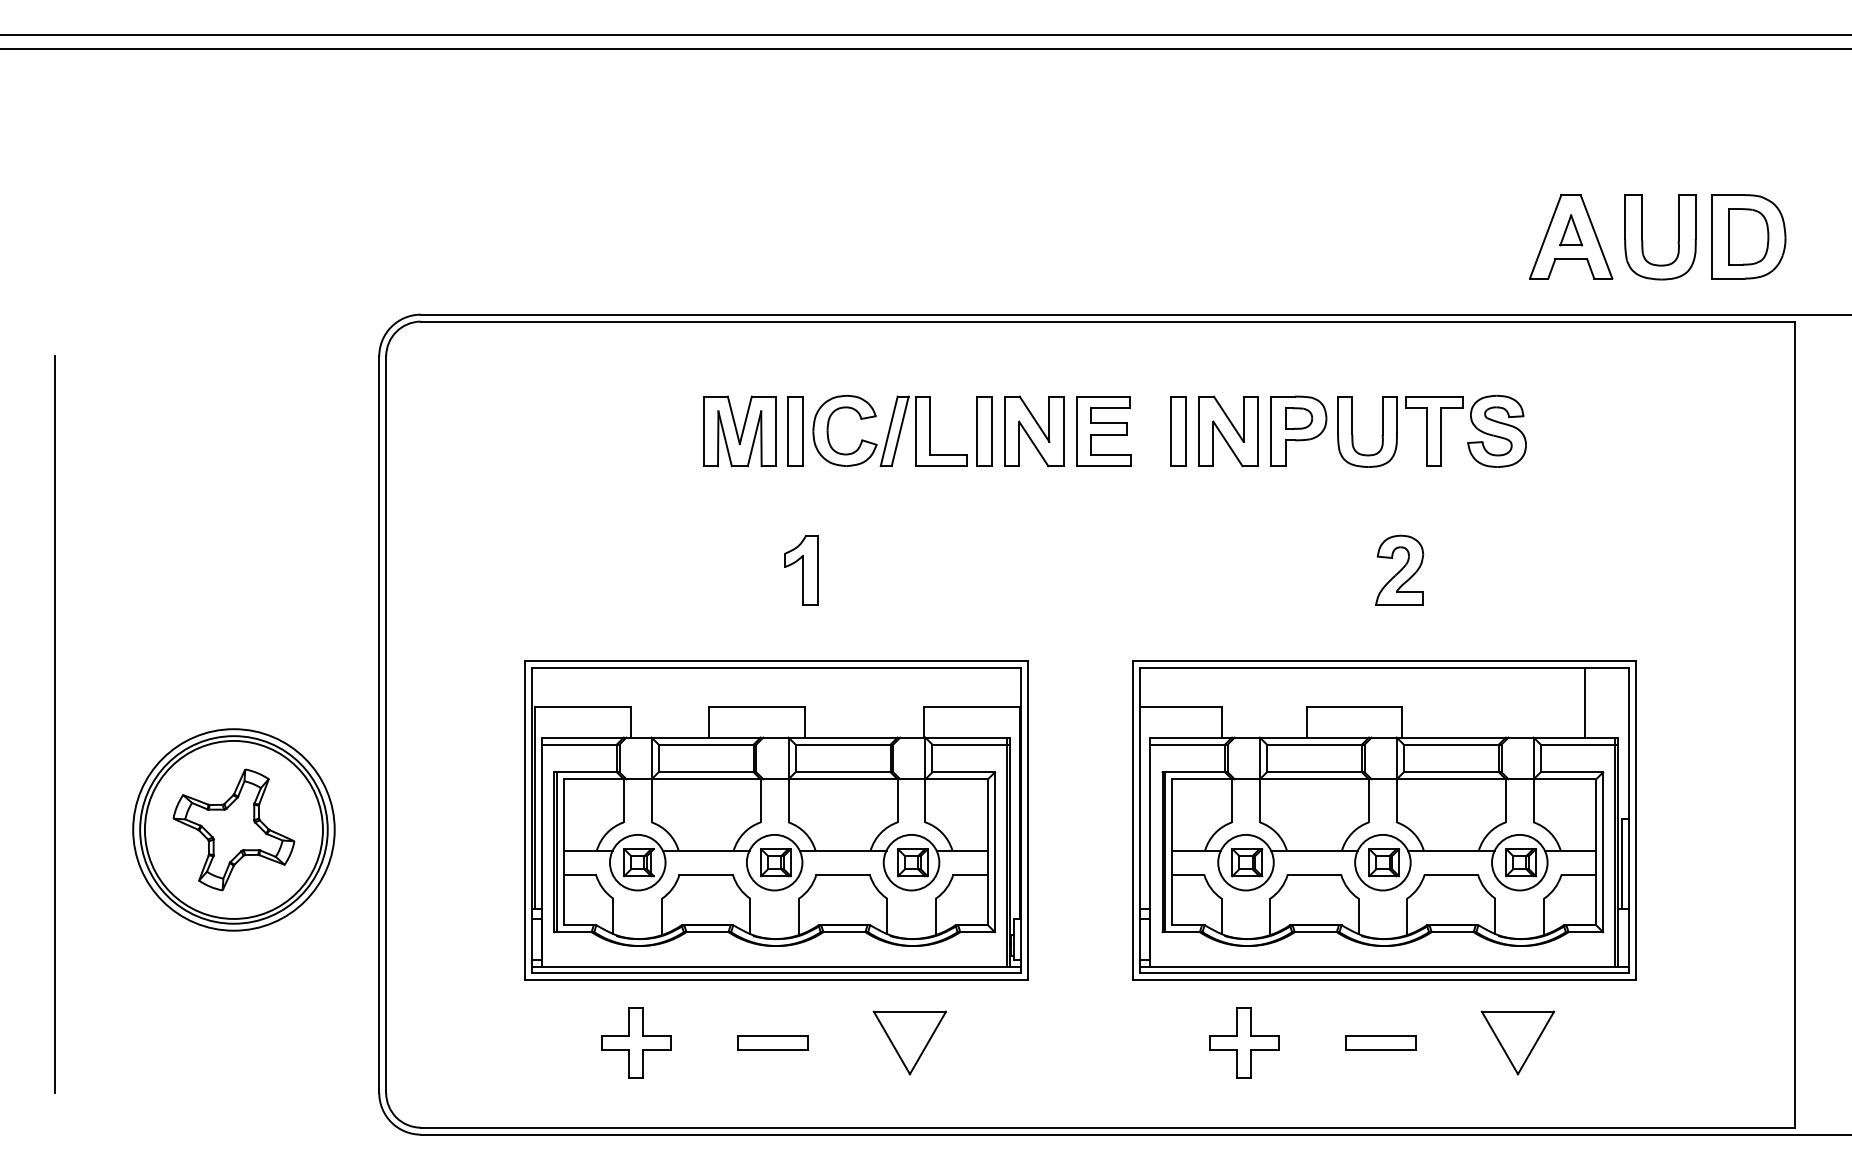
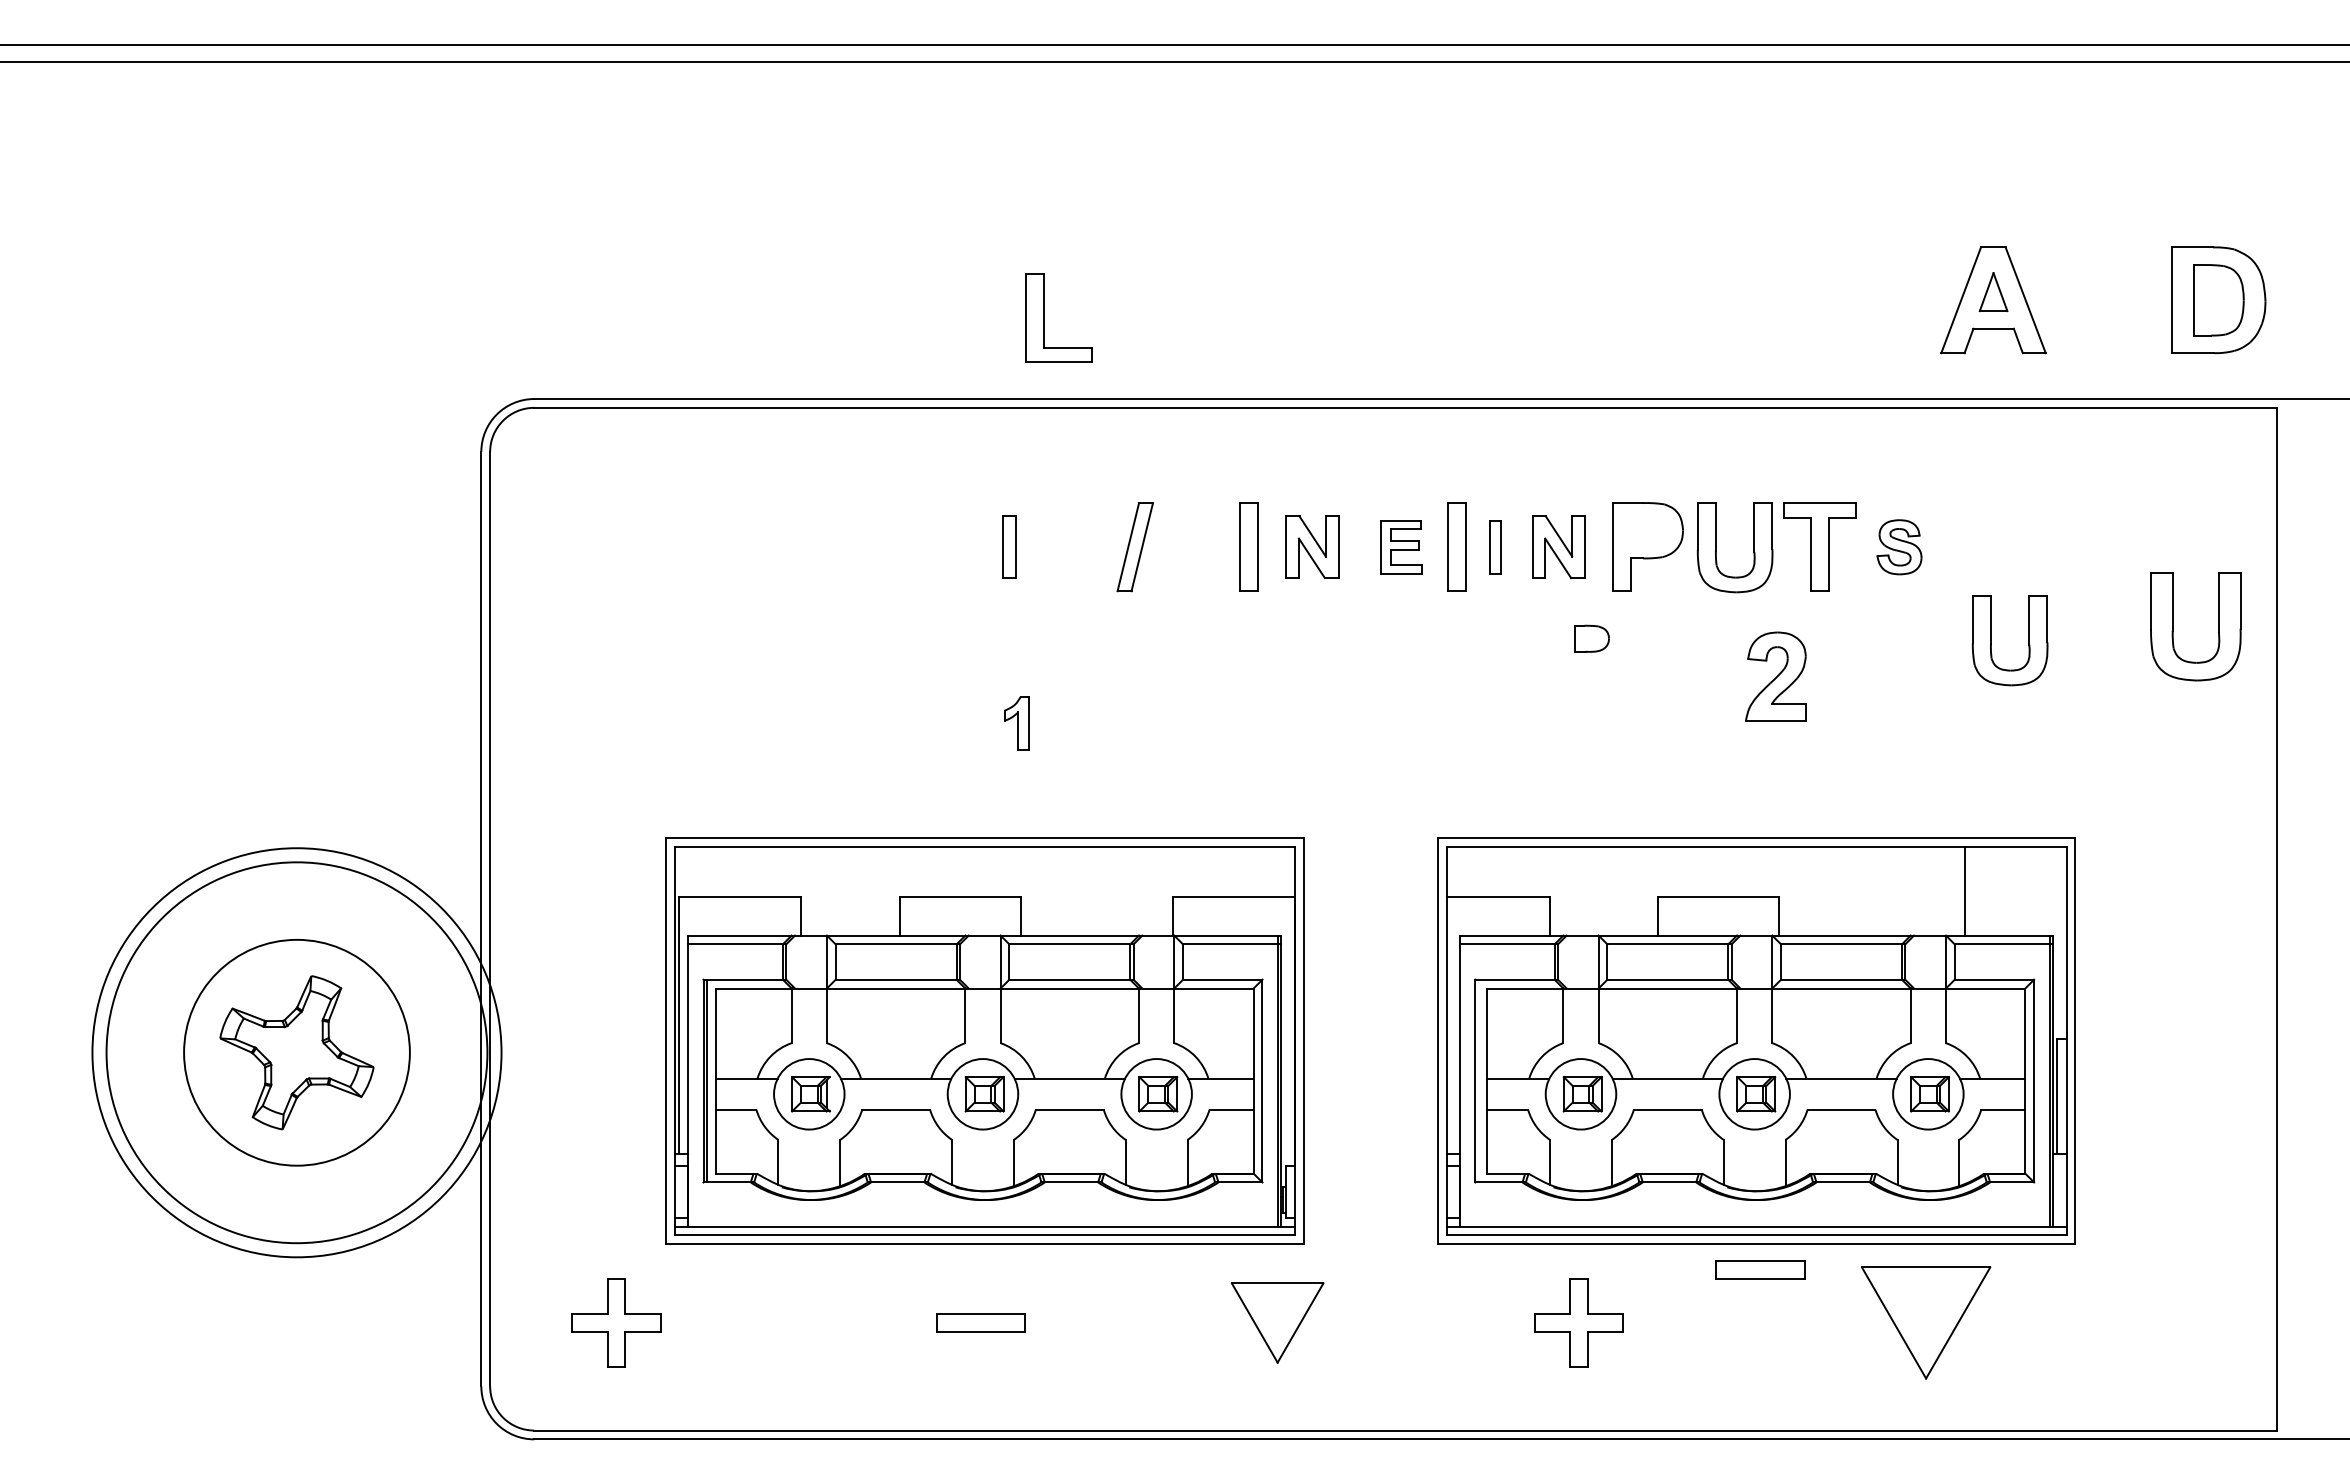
part: (1642, 237) -> (2173, 626), moved
part: (1298, 418) -> (1591, 638), moved
part: (795, 430) -> (1009, 546), size x0.7
part: (828, 430) -> (1051, 546), removed
part: (930, 430) -> (1044, 317), moved
part: (1104, 430) -> (1401, 546), size x0.6
part: (1147, 430) -> (1456, 546), added
part: (1178, 430) -> (1495, 546), size x0.6
part: (739, 431) -> (938, 547), removed
part: (1034, 431) -> (1312, 547), size x0.7
part: (1228, 431) -> (1558, 547), size x0.7
part: (1497, 431) -> (1899, 547), size x0.6
part: (1569, 504) -> (1991, 640), added
part: (801, 570) -> (1016, 723), size x0.6
part: (1399, 570) -> (1775, 676), moved
line: (1585, 702) -> (1965, 890), moved
line: (55, 724) -> (70, 918), removed
circle: (233, 829) -> (296, 1052), size x1.6
circle: (233, 829) -> (296, 1052), size x1.6
line: (1165, 851) -> (1478, 1080), removed
part: (636, 1042) -> (616, 1322), moved
part: (909, 1042) -> (1277, 1322), moved
part: (1381, 1042) -> (1760, 1269), moved
part: (1517, 1042) -> (1925, 1322), size x1.4

